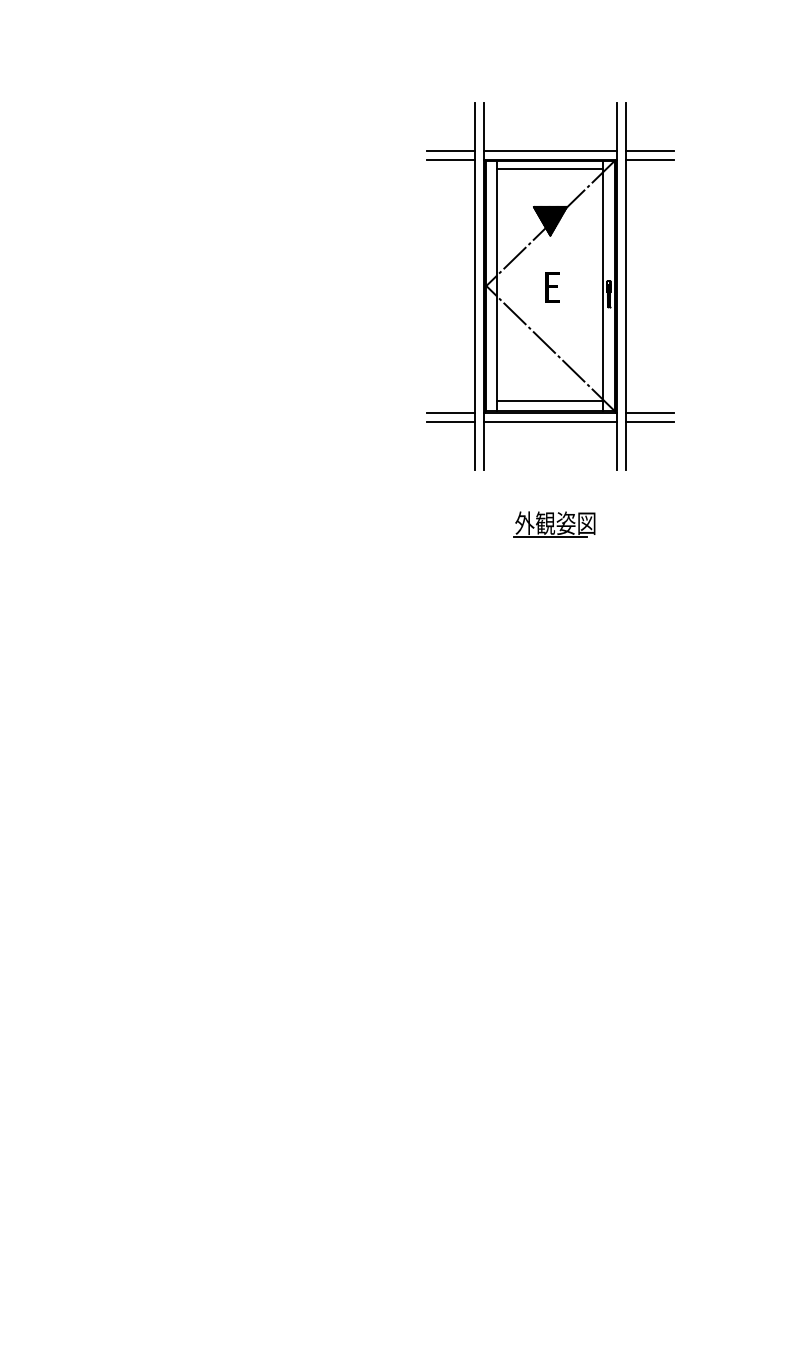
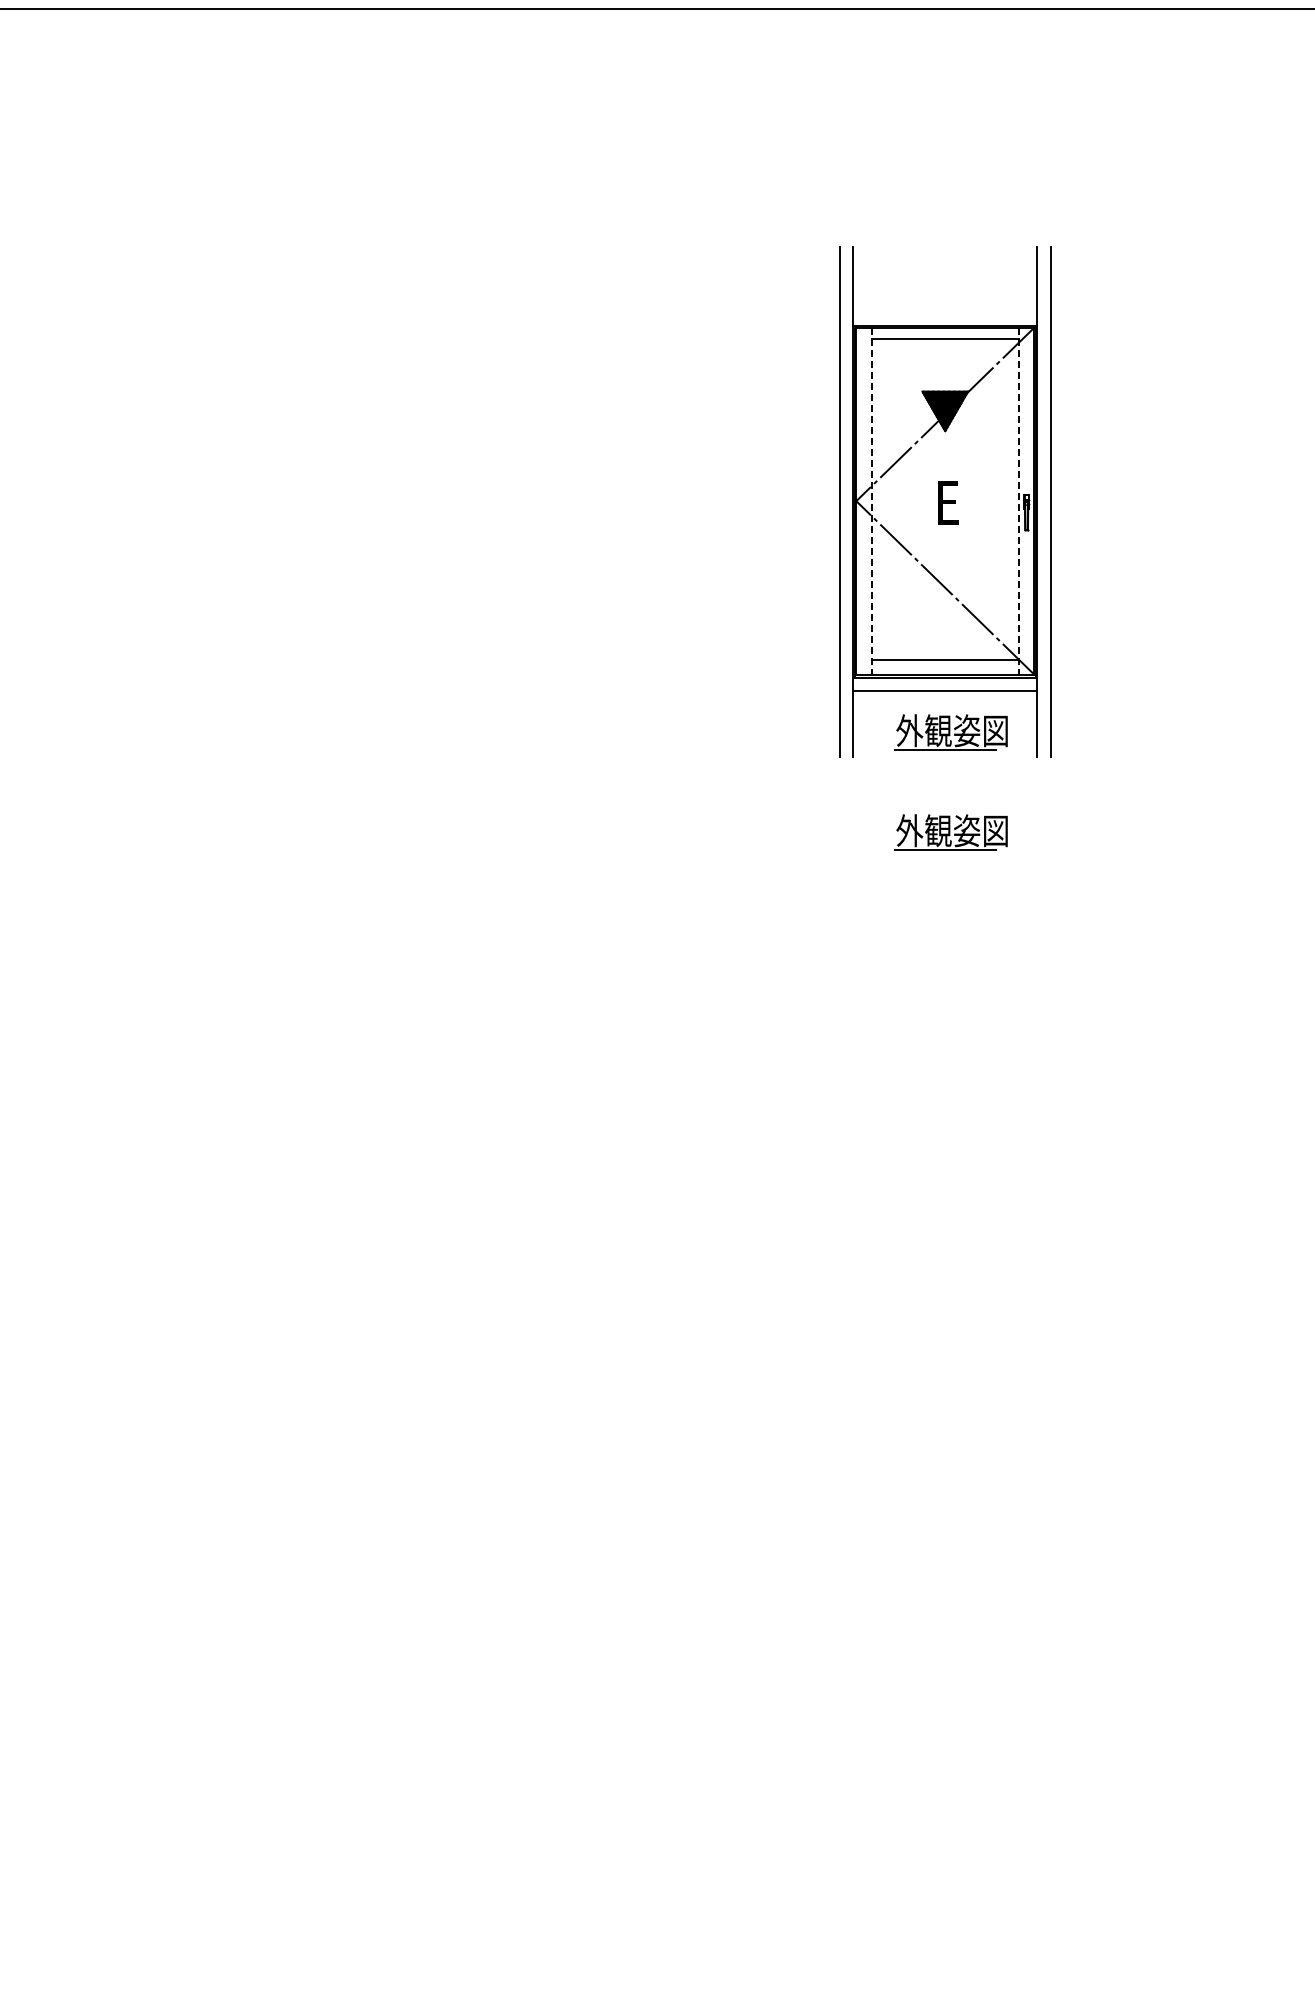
line: (450, 150) -> (806, 313), removed
line: (550, 150) -> (945, 313), removed
line: (649, 150) -> (1083, 313), removed
line: (450, 160) -> (806, 326), removed
line: (649, 160) -> (1083, 326), removed
line: (497, 286) -> (871, 501), solid -> dashed
line: (603, 286) -> (1018, 501), solid -> dashed
line: (450, 412) -> (806, 677), removed
line: (649, 412) -> (1083, 677), removed
line: (450, 422) -> (806, 690), removed
line: (649, 422) -> (1083, 690), removed
part: (554, 452) -> (950, 732), added

